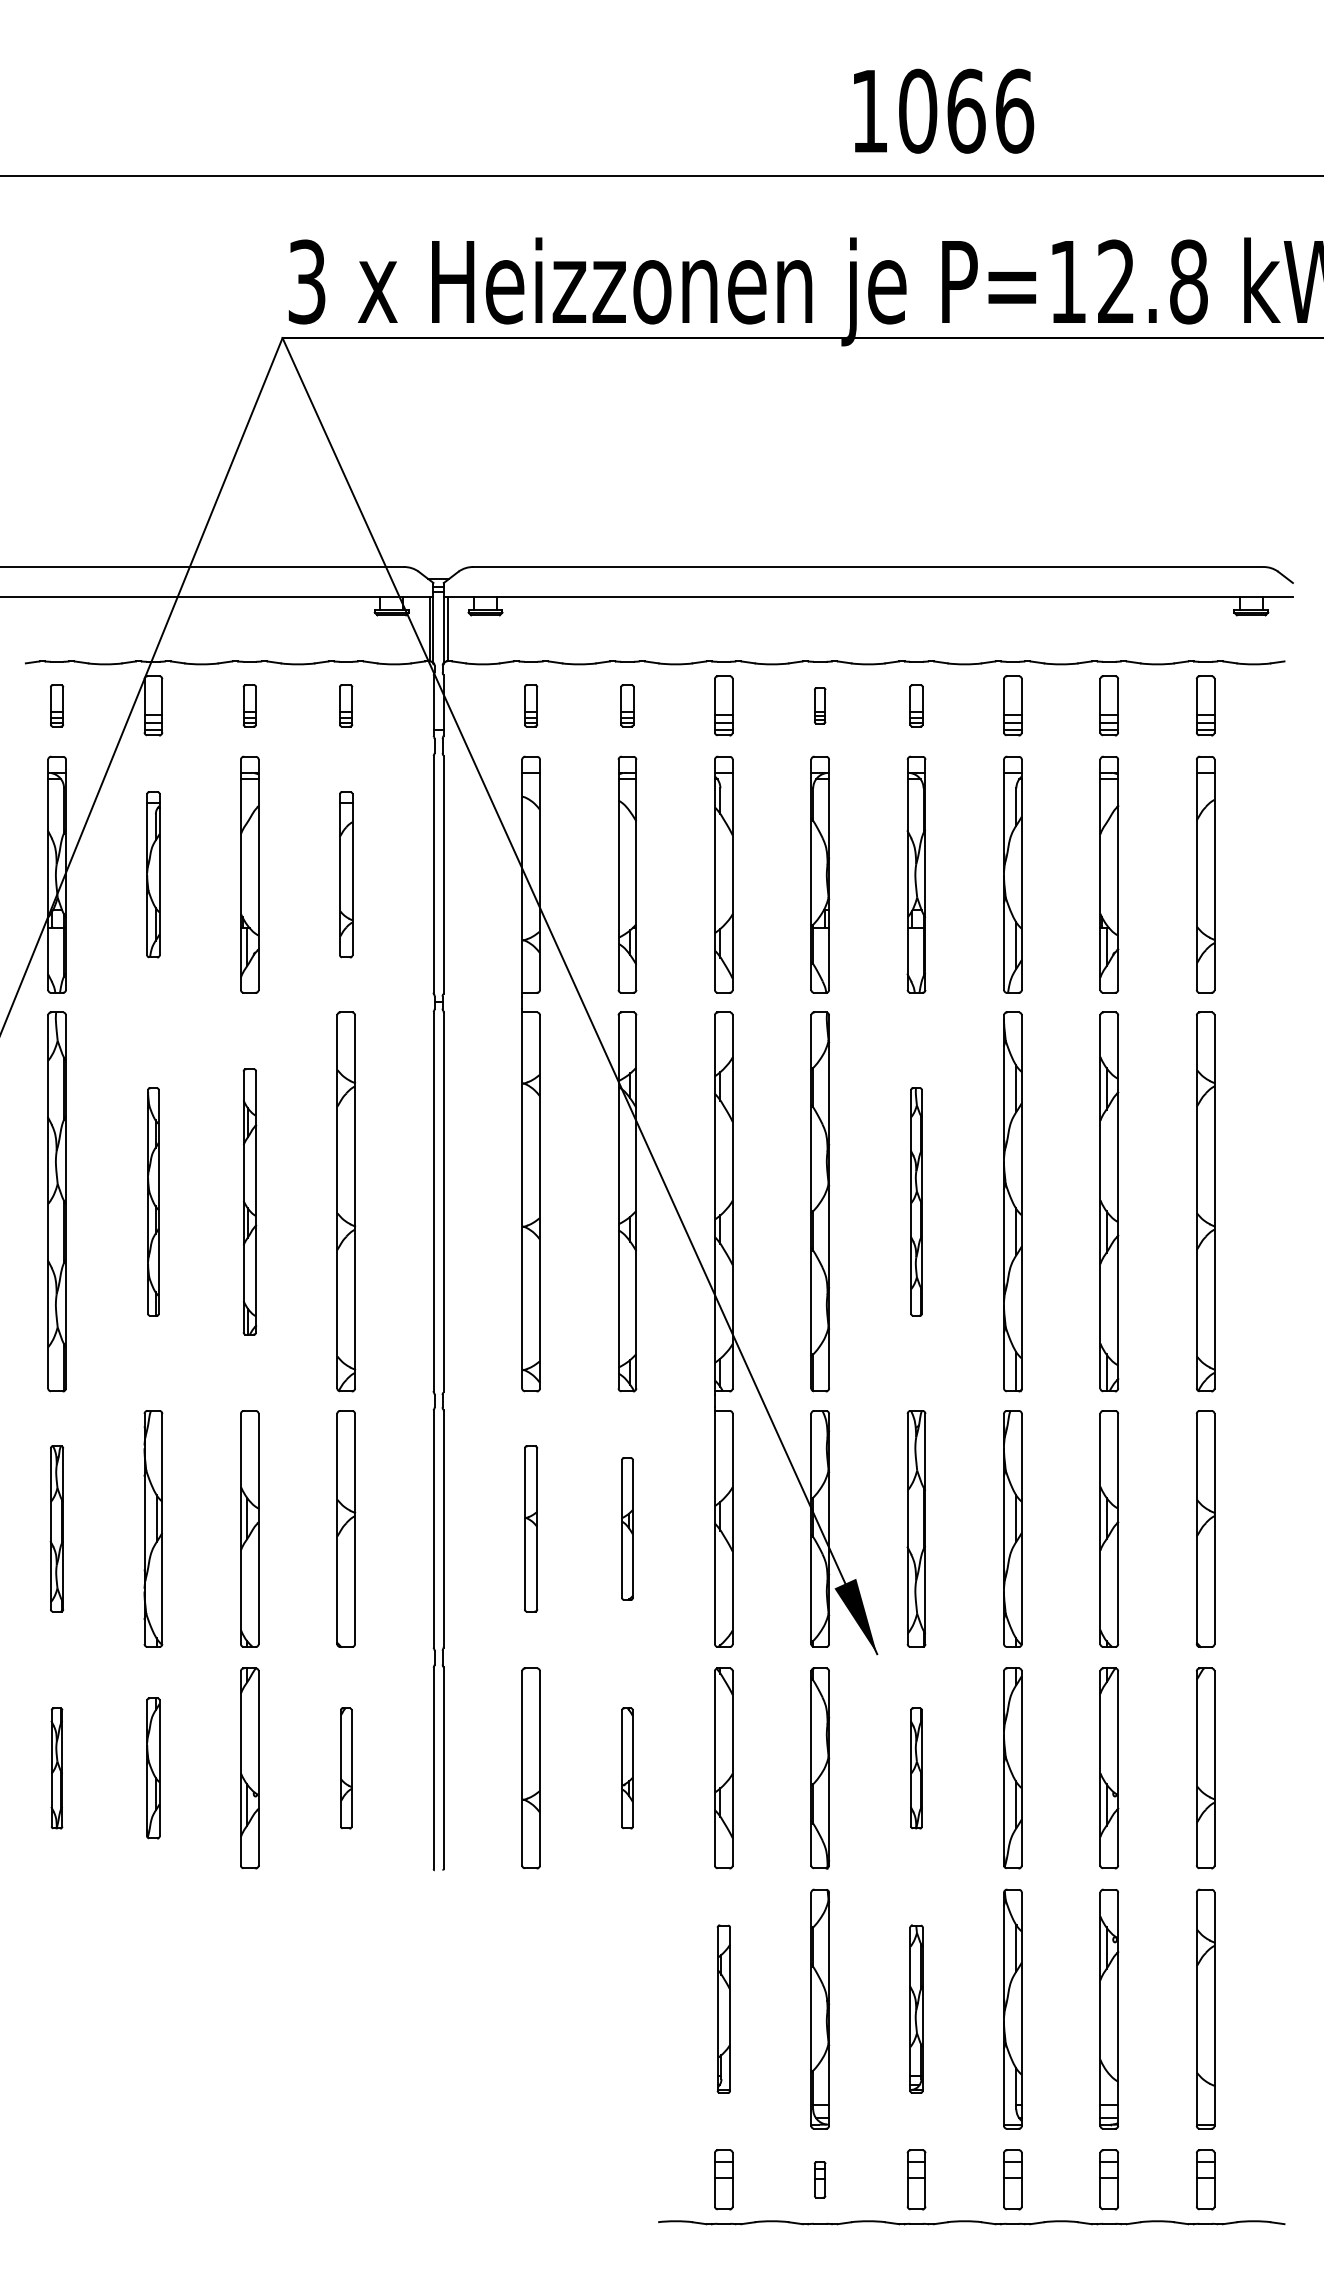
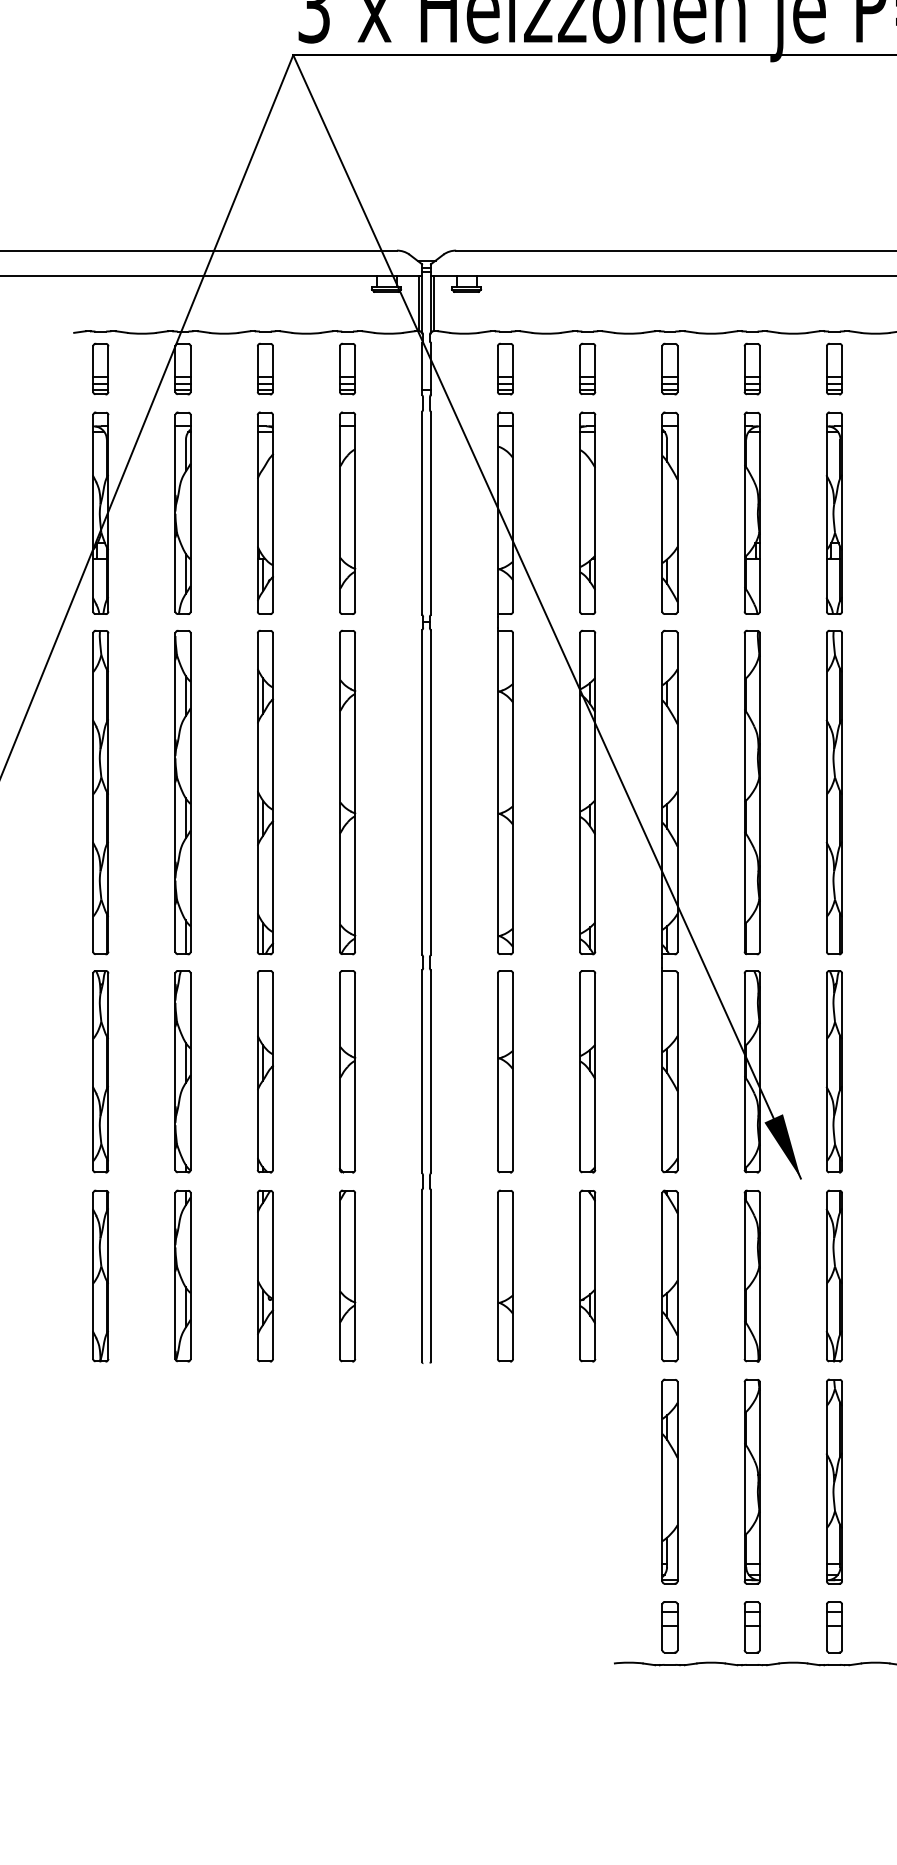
part: (56, 705) -> (100, 368), size x1.43
part: (249, 705) -> (265, 368), size x1.43
part: (345, 705) -> (347, 368), size x1.43
part: (530, 705) -> (504, 368), size x1.43
part: (627, 705) -> (587, 368), size x1.43
part: (819, 705) -> (751, 368), size x1.67
part: (916, 705) -> (834, 368), size x1.43
part: (153, 874) -> (183, 513), size x1.43
part: (346, 874) -> (347, 513), size x1.43
part: (153, 1201) -> (183, 792), size x1.67
part: (249, 1201) -> (265, 792), size x1.43
part: (916, 1201) -> (834, 792), size x1.67
part: (56, 1528) -> (100, 1071), size x1.43
part: (530, 1528) -> (504, 1071), size x1.43
part: (627, 1528) -> (587, 1071), size x1.67
part: (56, 1768) -> (100, 1276), size x1.67
part: (153, 1768) -> (183, 1276), size x1.43
part: (346, 1768) -> (347, 1276), size x1.67
part: (627, 1768) -> (587, 1276), size x1.67
part: (916, 1768) -> (834, 1276), size x1.67
part: (723, 2008) -> (669, 1481), size x1.43
part: (916, 2008) -> (834, 1481), size x1.43
part: (819, 2179) -> (751, 1627), size x1.67

